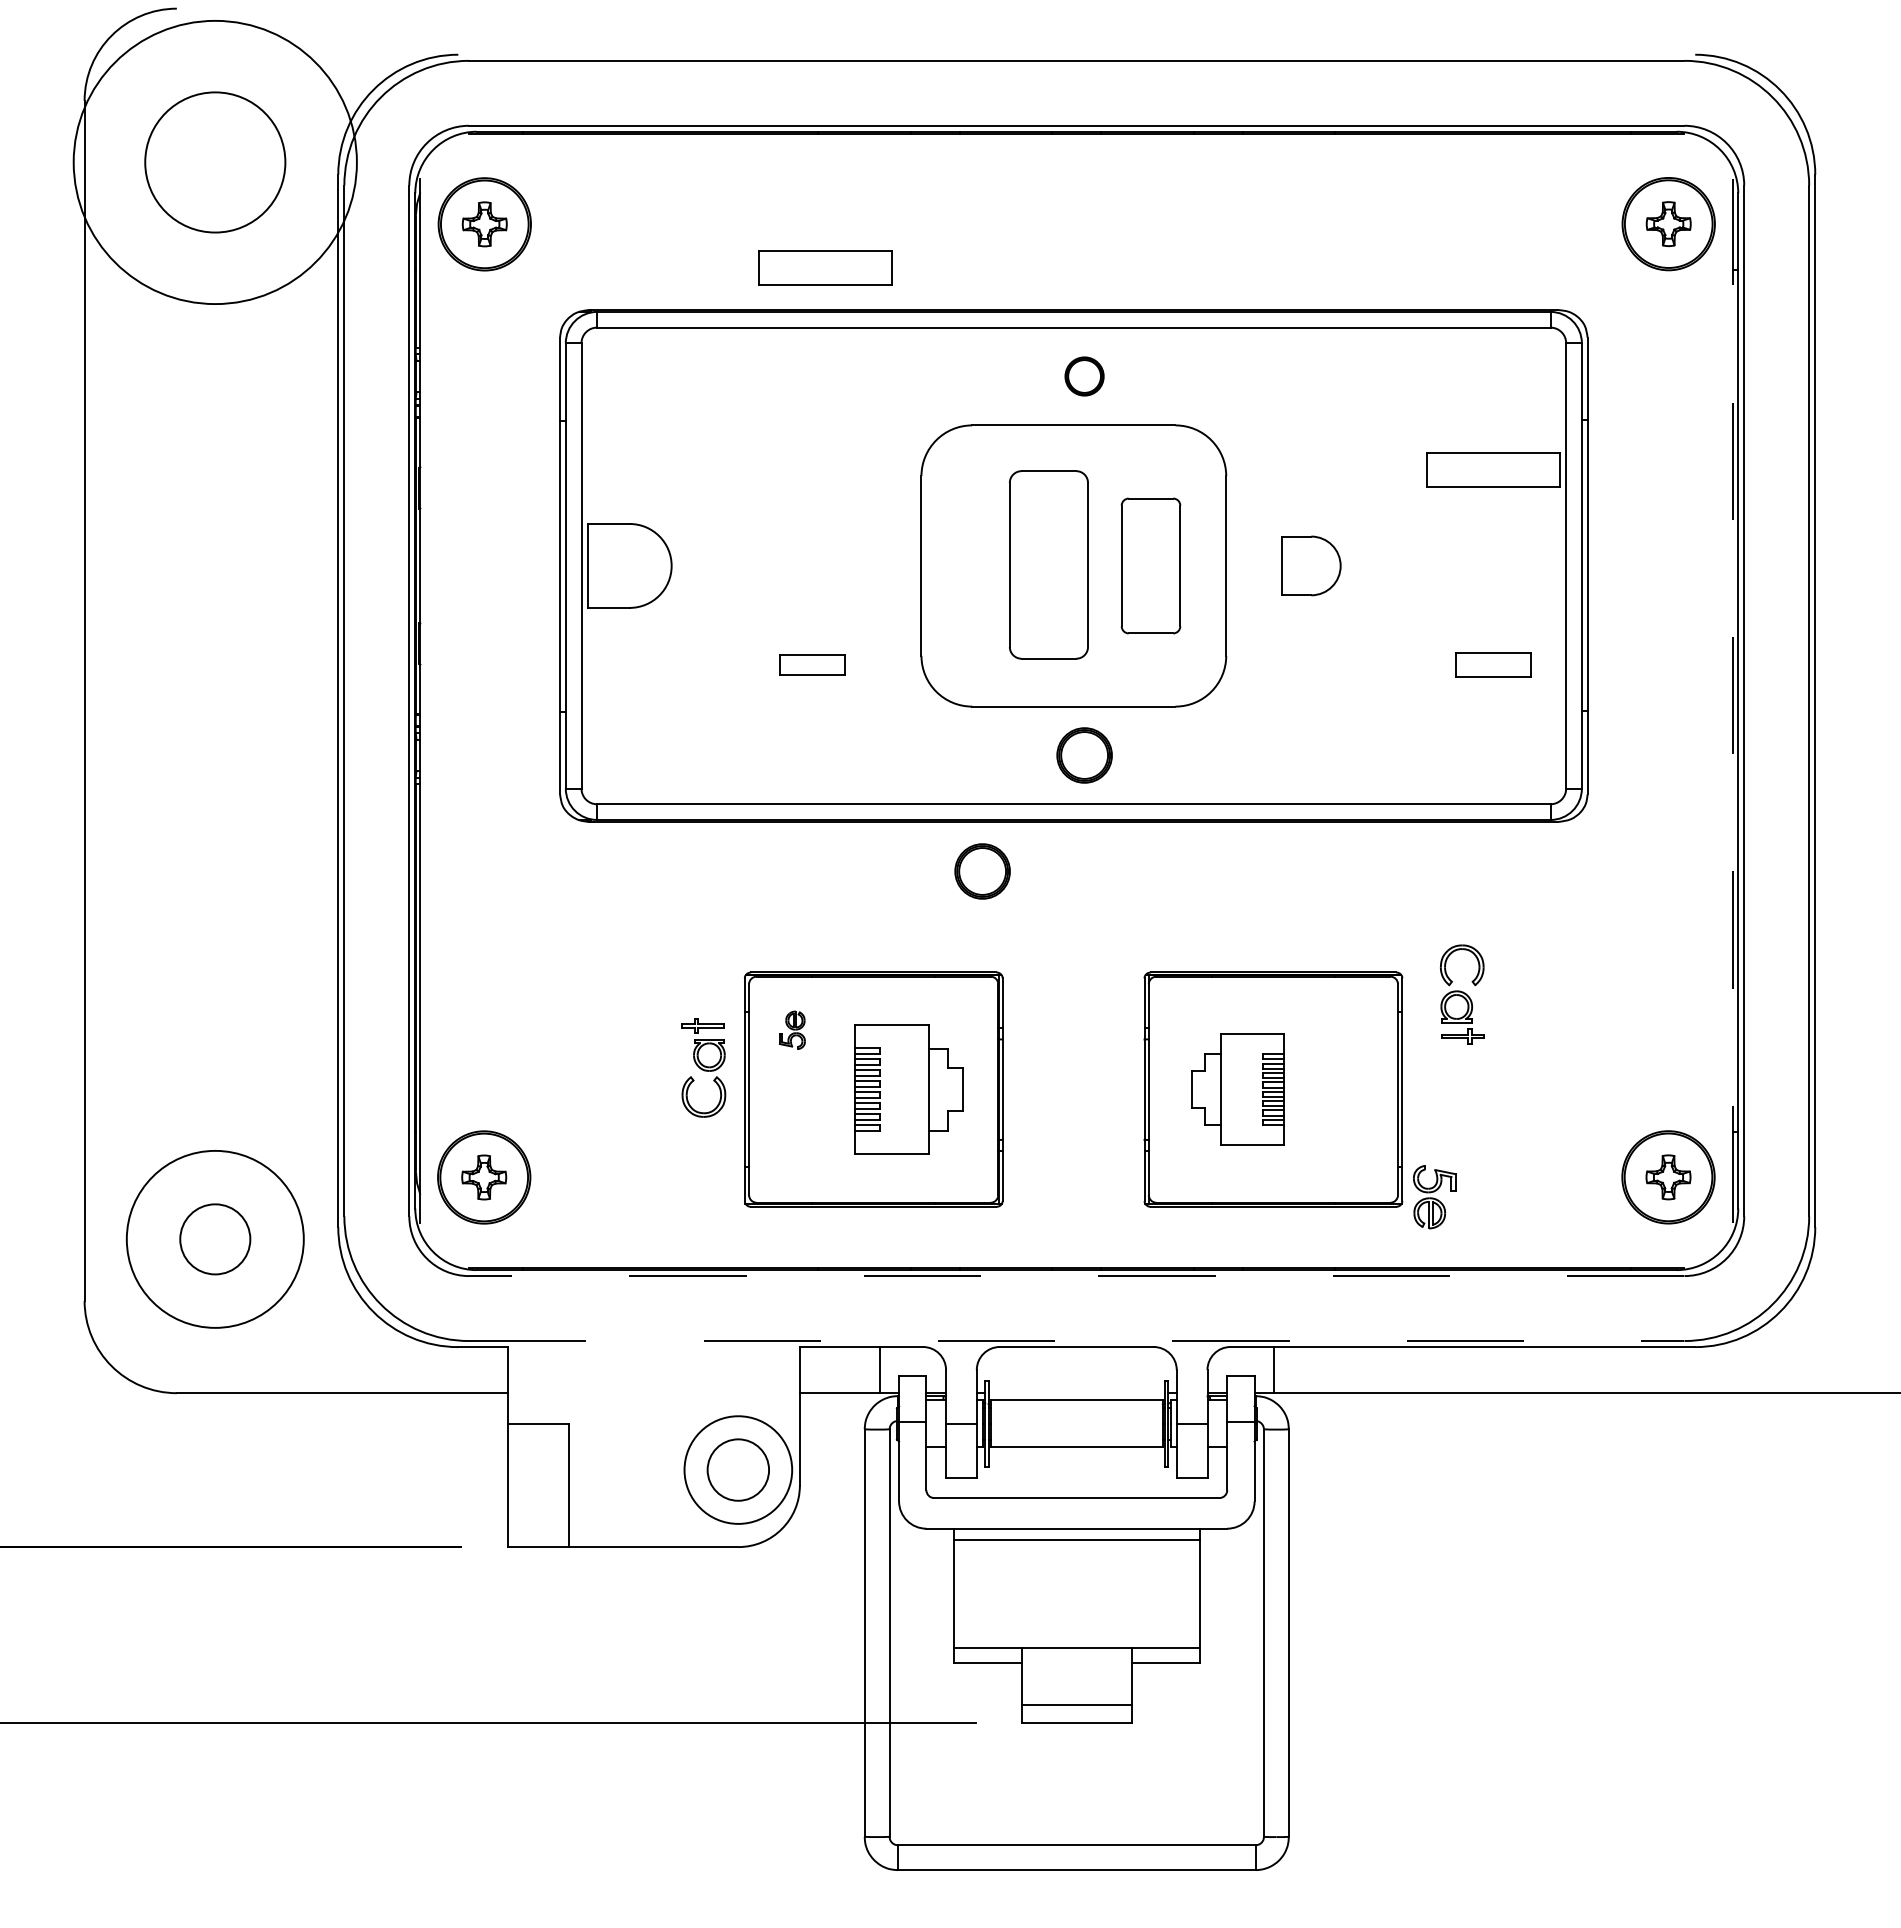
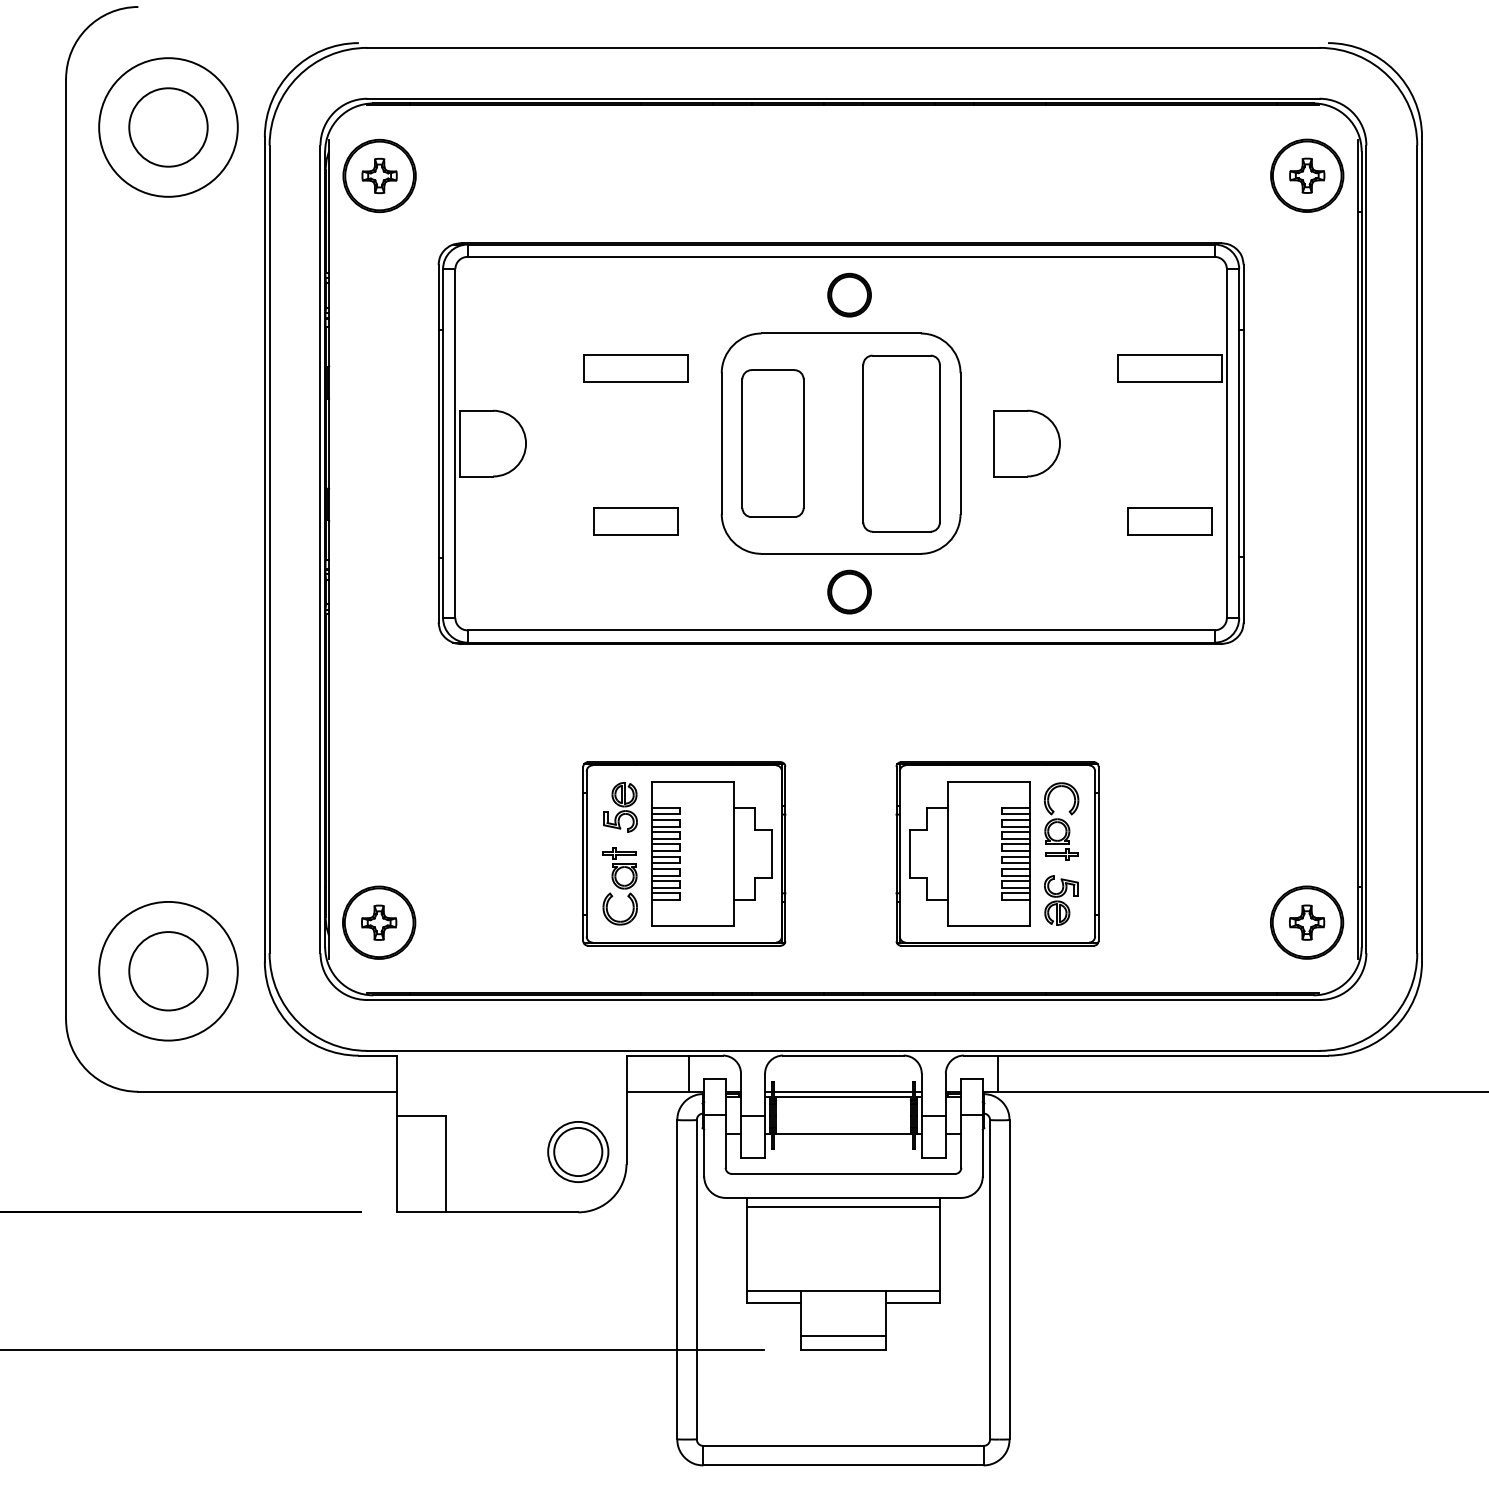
circle: (214, 161) -> (167, 126), size x0.62
circle: (215, 162) -> (168, 127), size x0.71
part: (825, 267) -> (636, 368), moved
part: (1084, 376) -> (849, 295), size x1.43
part: (1048, 564) -> (772, 443), moved
part: (1150, 565) -> (901, 443), size x1.67
part: (1311, 565) -> (1027, 443), size x1.43
part: (812, 664) -> (636, 520), size x1.67
part: (1493, 664) -> (1169, 520), size x1.43
line: (1733, 700) -> (1357, 549), dashed -> solid
part: (982, 871) -> (769, 683), removed
part: (1462, 994) -> (1061, 821), moved
part: (792, 1030) -> (620, 807), size x1.67
part: (703, 1067) -> (619, 885), moved
part: (908, 1089) -> (711, 853), size x1.43
part: (1237, 1089) -> (969, 853), size x1.67
part: (1434, 1197) -> (1061, 900), moved
circle: (215, 1239) -> (168, 971), size x1.43
line: (1076, 1276) -> (843, 1000), dashed -> solid
line: (1076, 1341) -> (843, 1051), dashed -> solid
line: (1076, 1393) -> (843, 1092), added
circle: (737, 1469) -> (577, 1151), size x0.71

